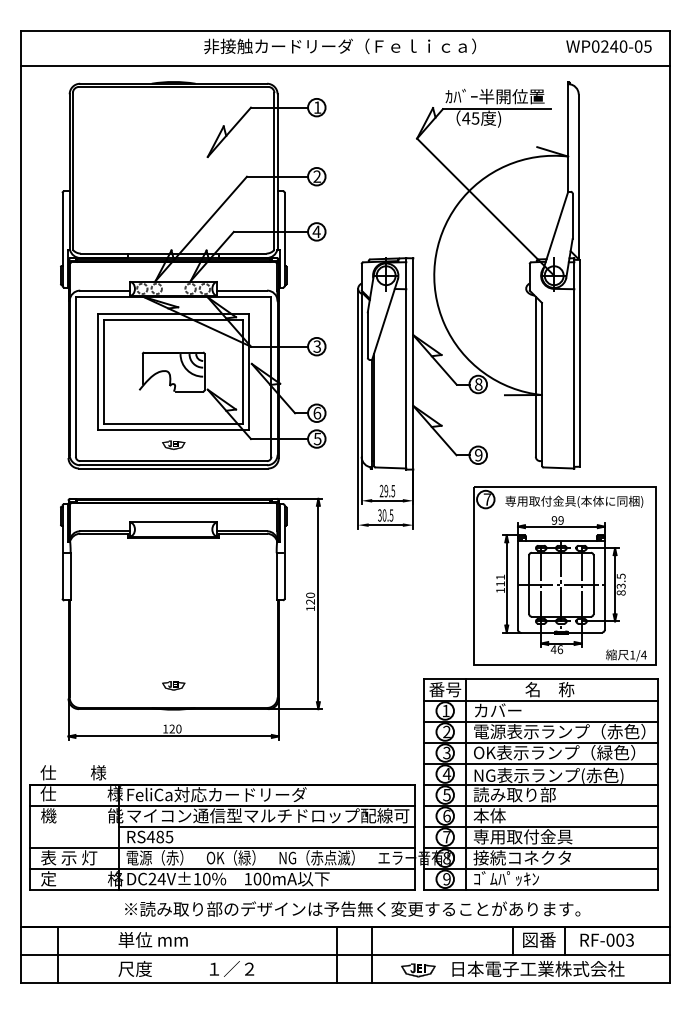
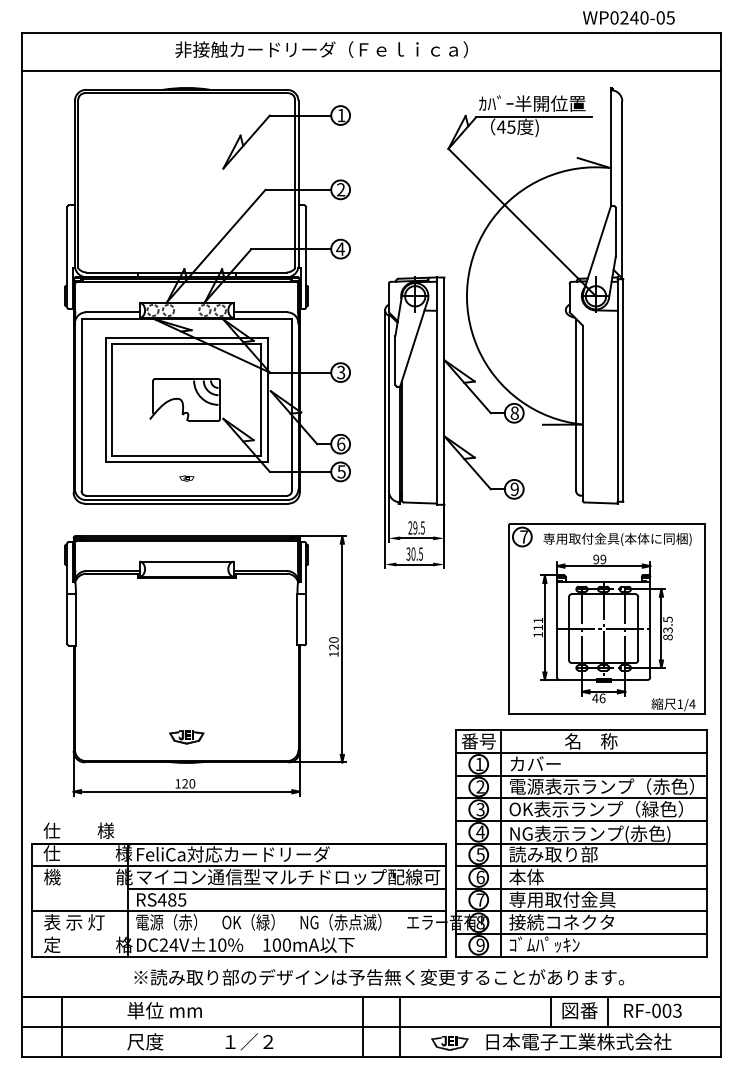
text: (339, 46) -> (321, 49), moved
text: (608, 46) -> (628, 17), moved
part: (173, 445) -> (186, 478), size x0.6
part: (173, 686) -> (186, 737), size x1.4
line: (222, 869) -> (239, 934), removed

